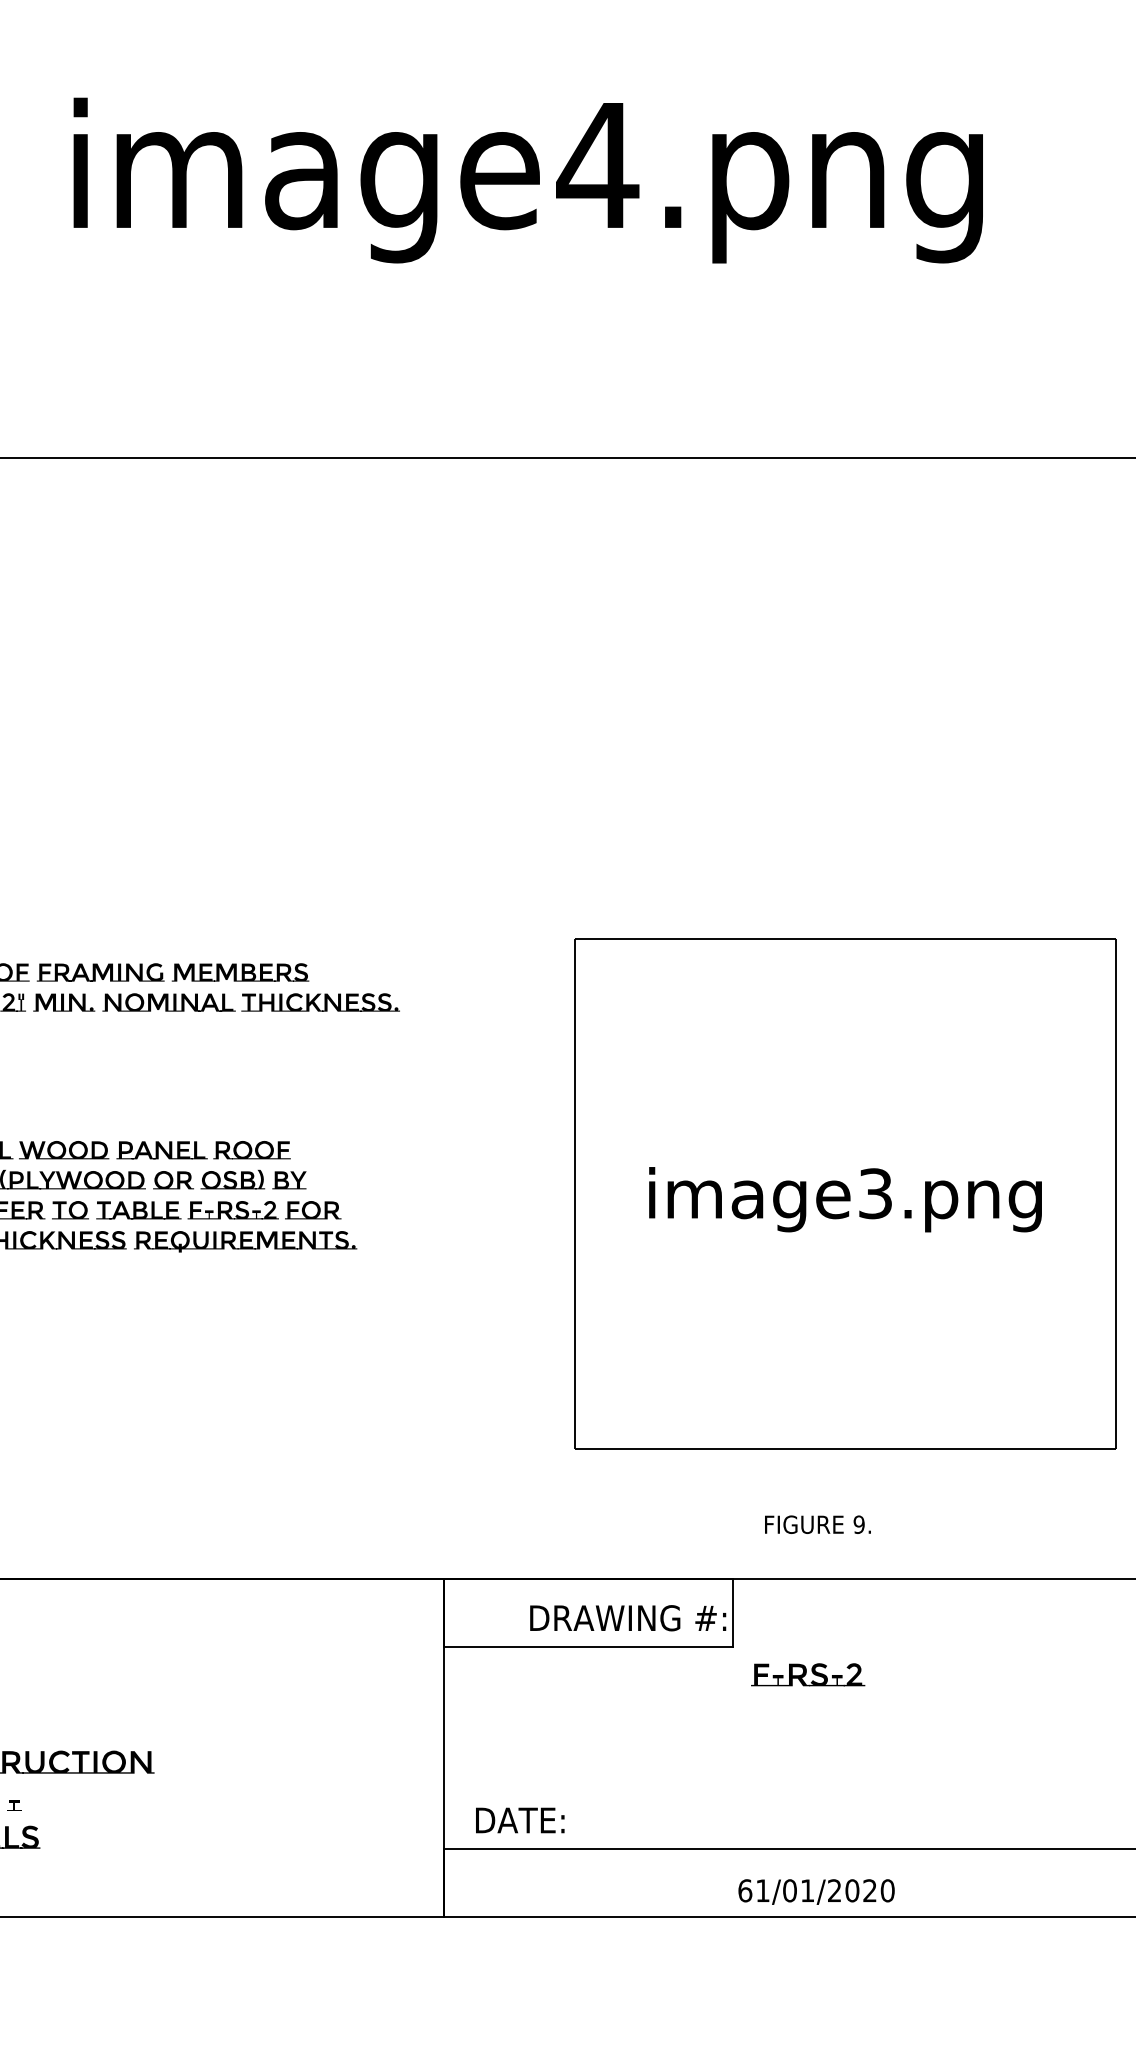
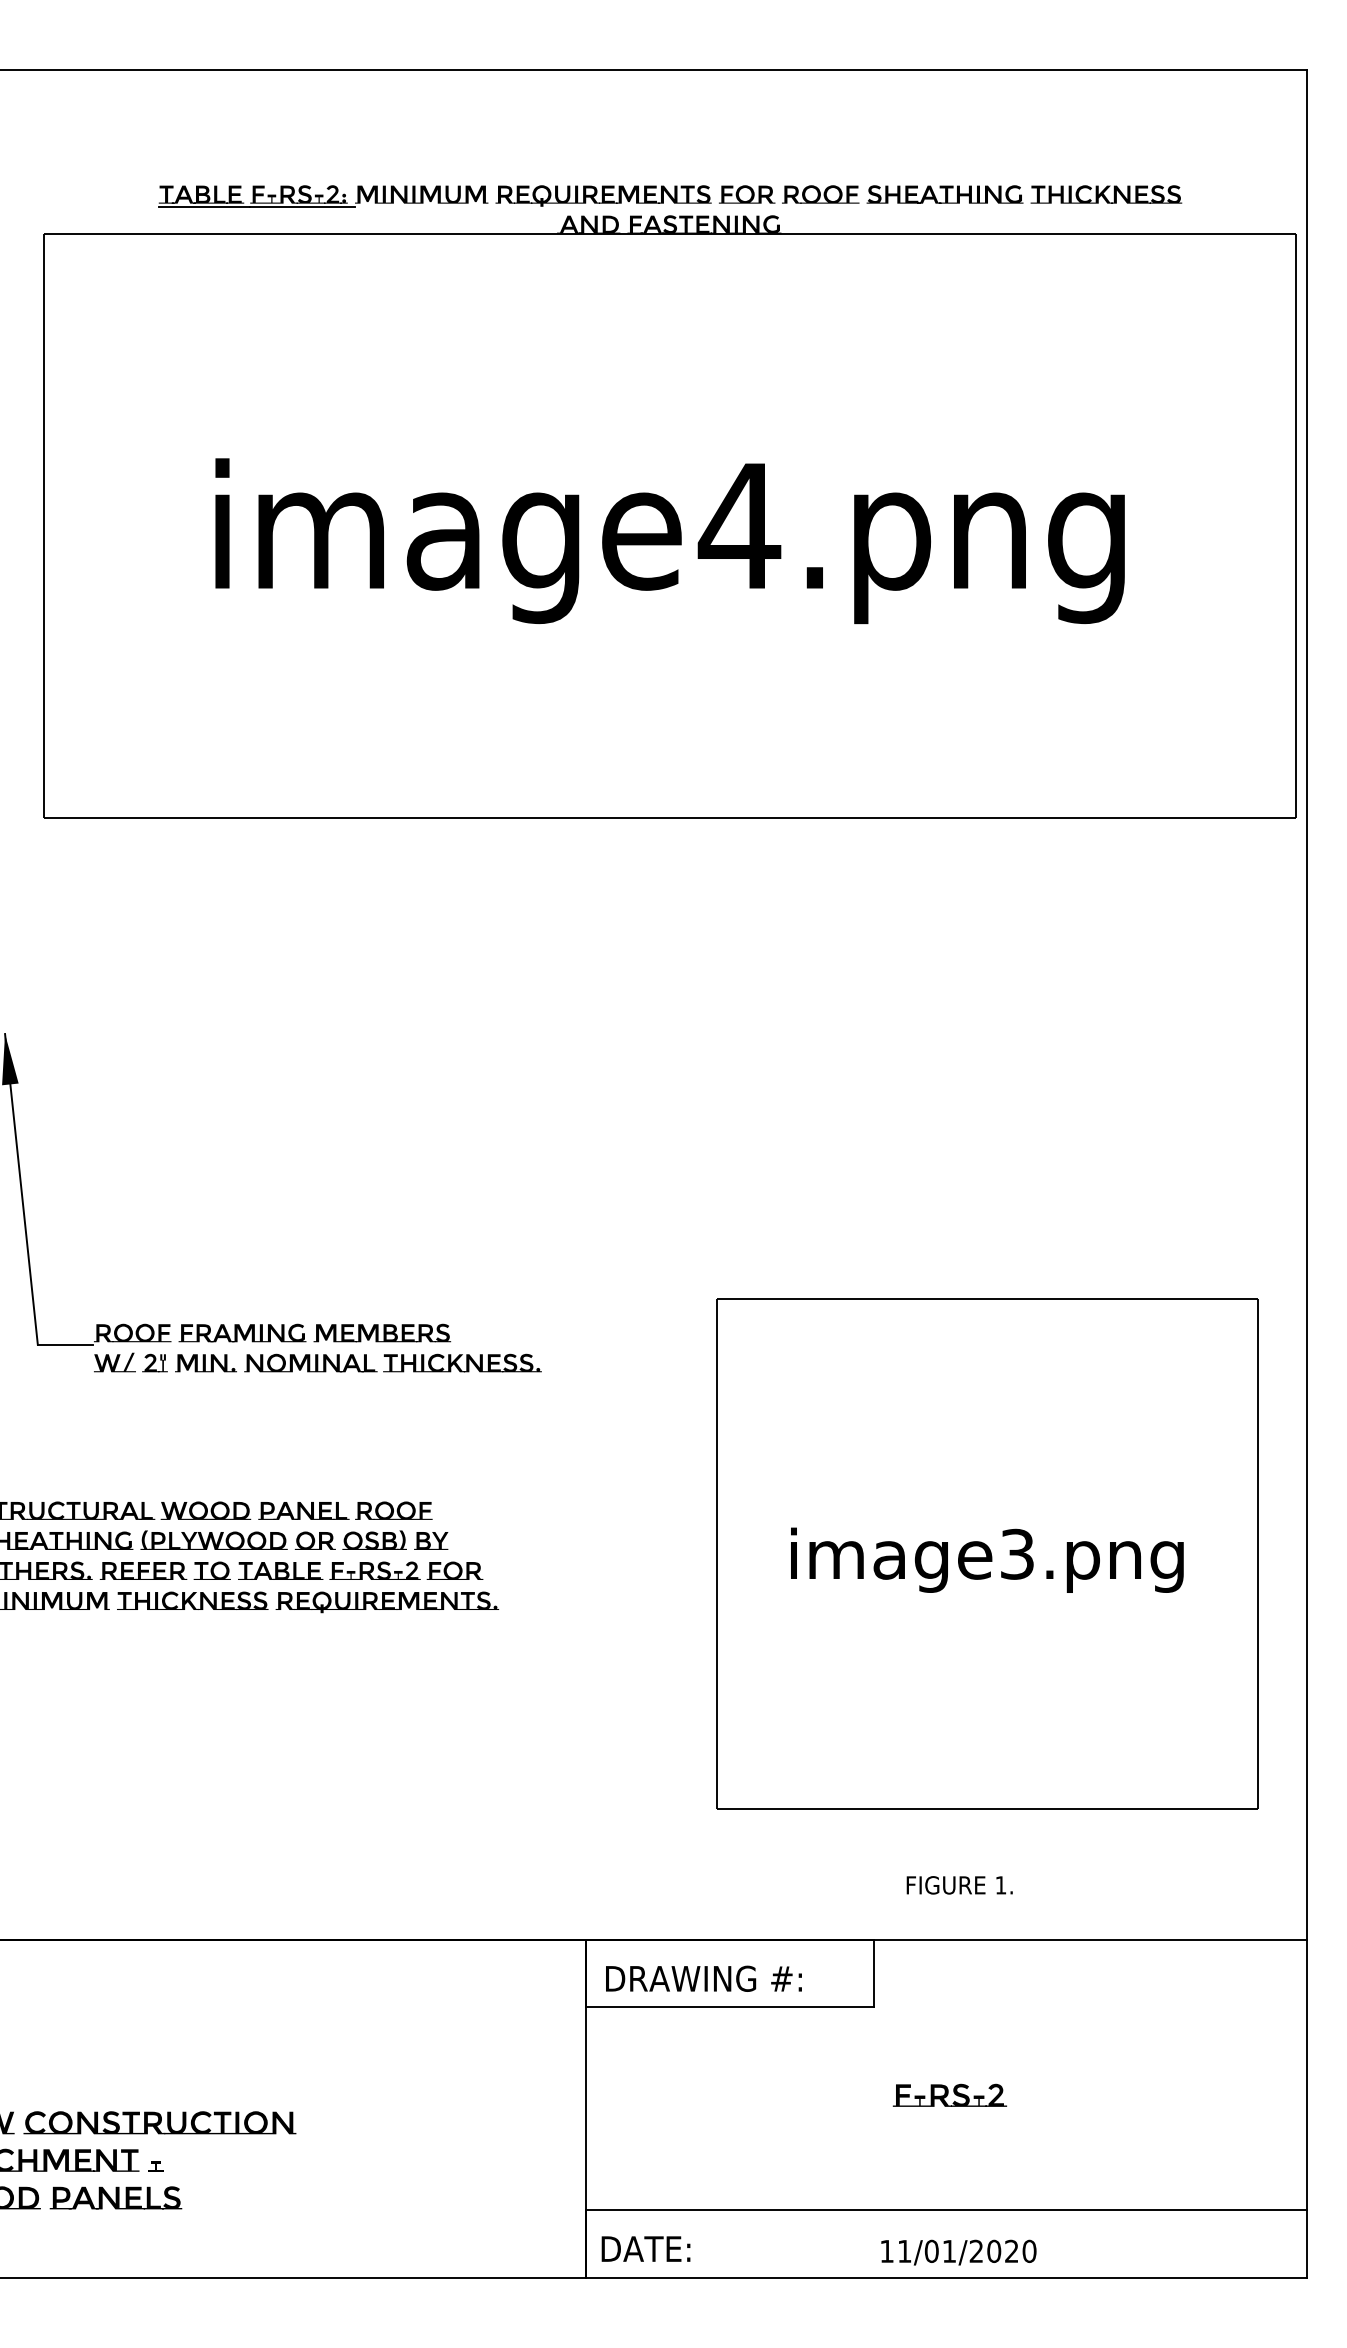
text: (858, 1524) -> (1000, 1885), 9. -> 1.
text: (627, 1617) -> (703, 1978), moved
text: (807, 1673) -> (949, 2094), moved
text: (519, 1819) -> (645, 2248), moved
text: (745, 1890) -> (887, 2251), 61/01/2020 -> 11/01/2020

